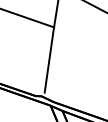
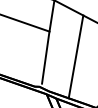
line: (86, 58) -> (75, 56), added

